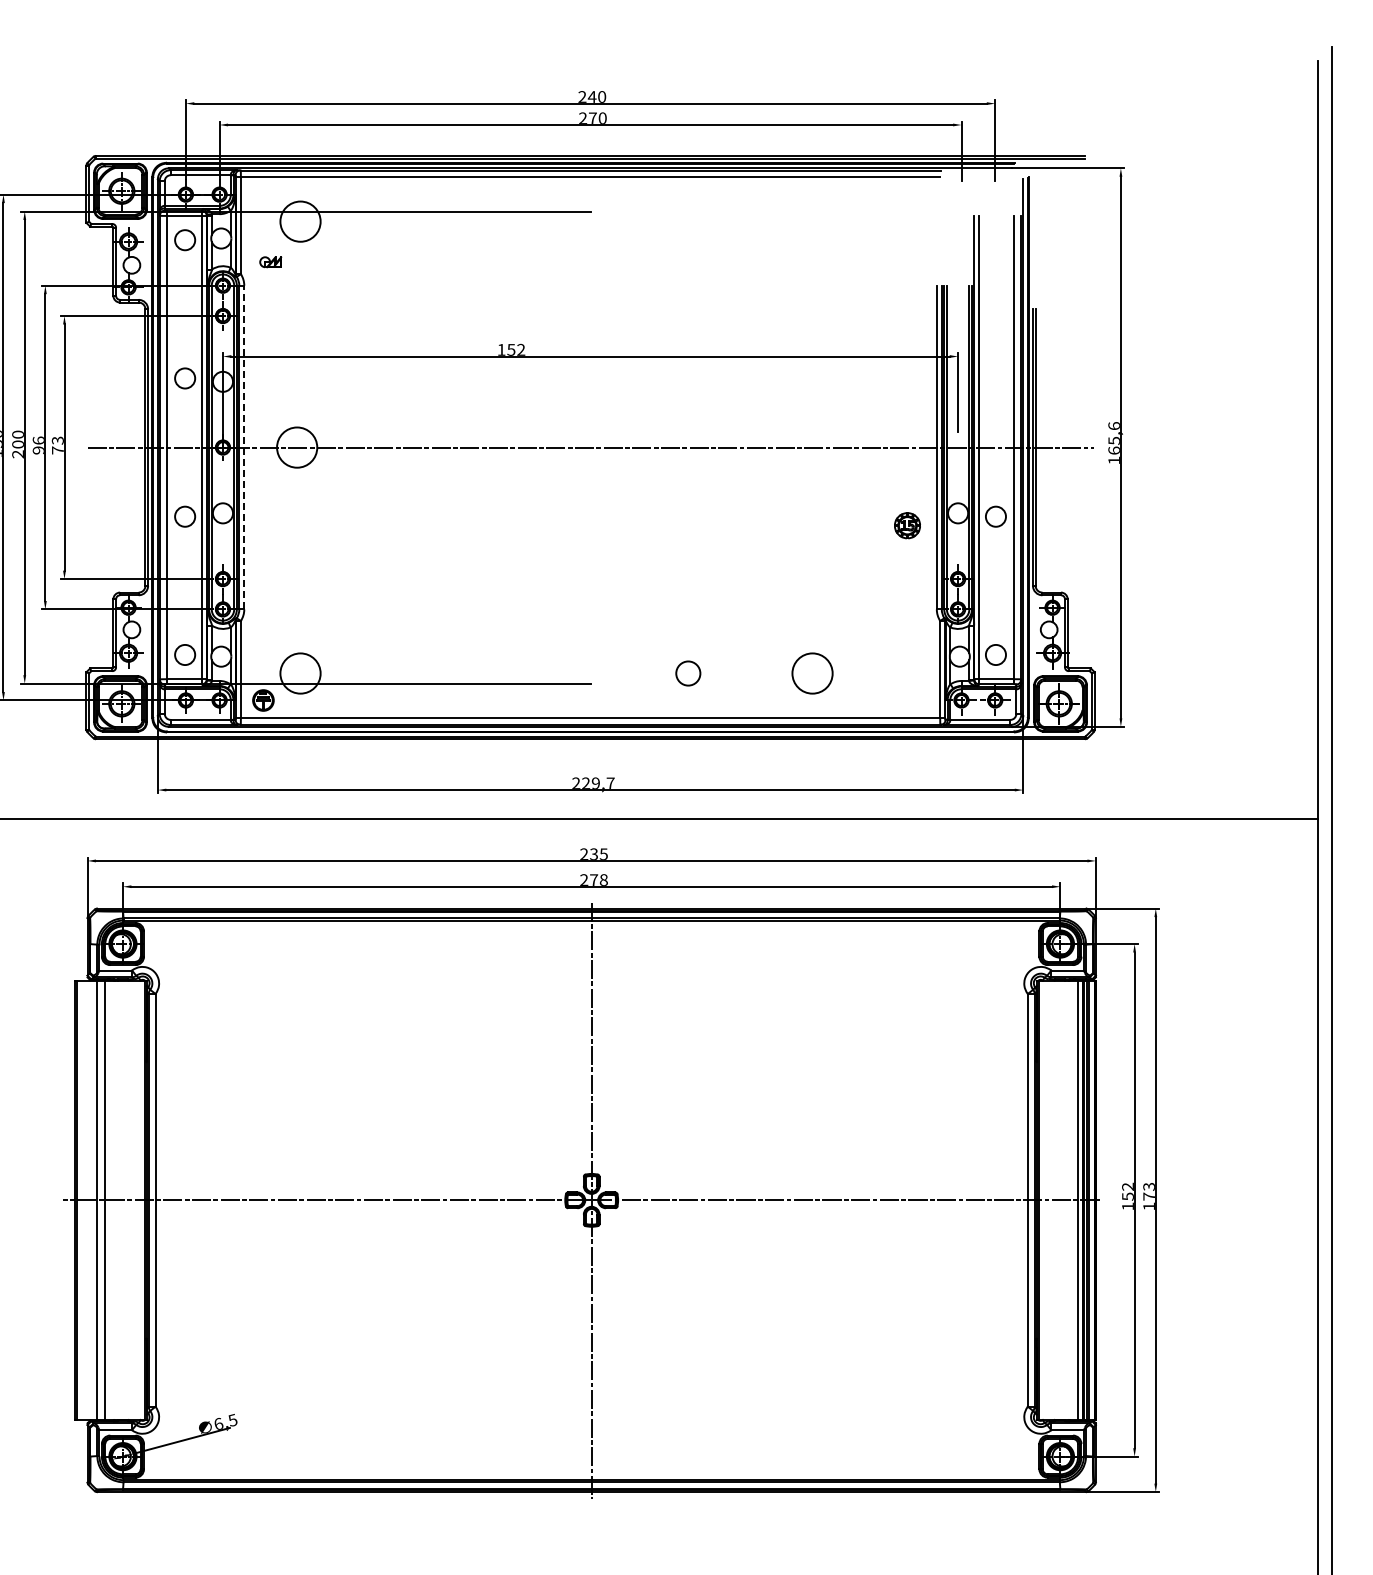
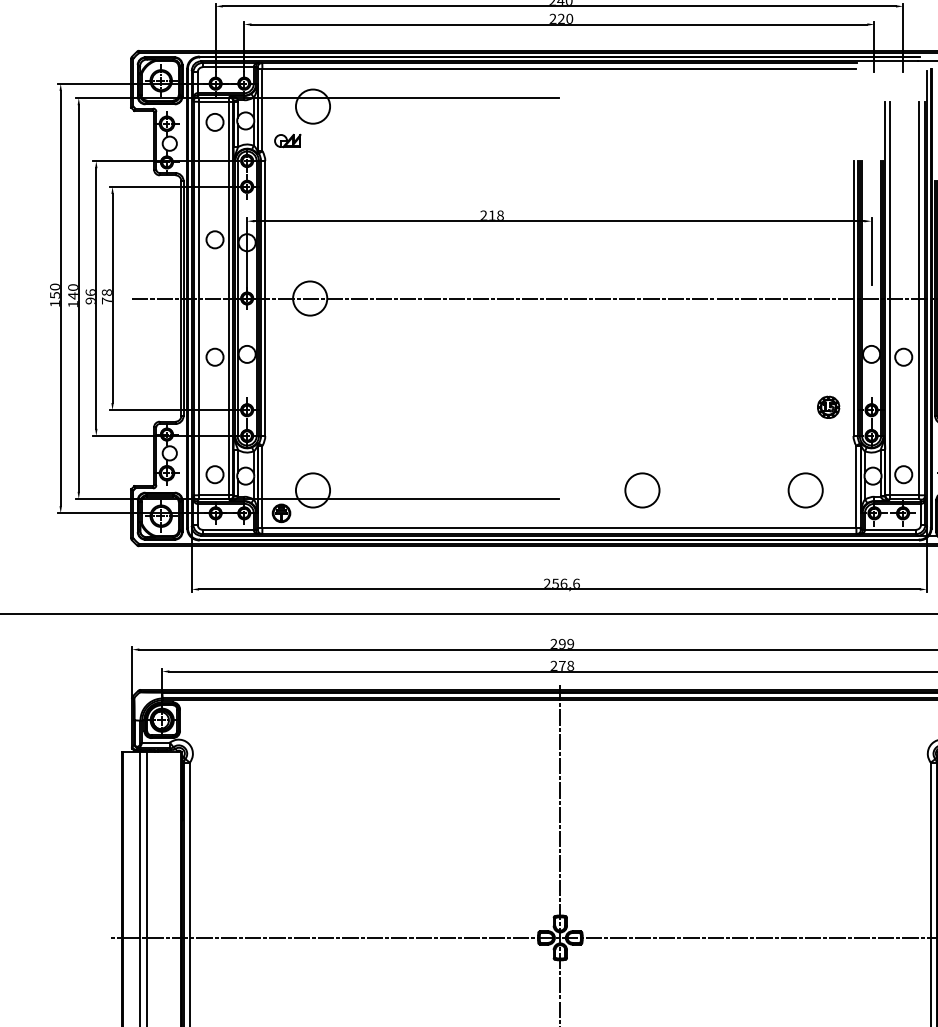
text: (592, 117) -> (561, 18), 270 -> 220
part: (270, 262) -> (287, 141), size x1.43
text: (511, 349) -> (492, 215), 152 -> 218
text: (57, 440) -> (106, 292), 73 -> 78
line: (244, 447) -> (265, 298), dashed -> solid
text: (17, 449) -> (72, 300), 200 -> 140
part: (907, 525) -> (828, 407), moved
circle: (688, 673) -> (642, 490), size x1.67
circle: (812, 673) -> (805, 490), moved
text: (598, 782) -> (566, 583), 229,7 -> 256,6
text: (598, 853) -> (566, 643), 235 -> 299

